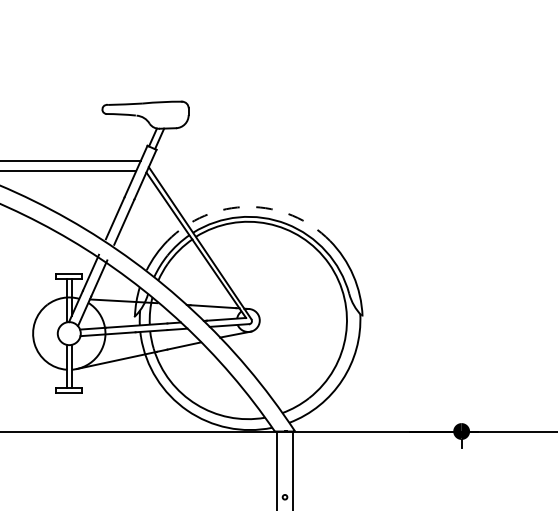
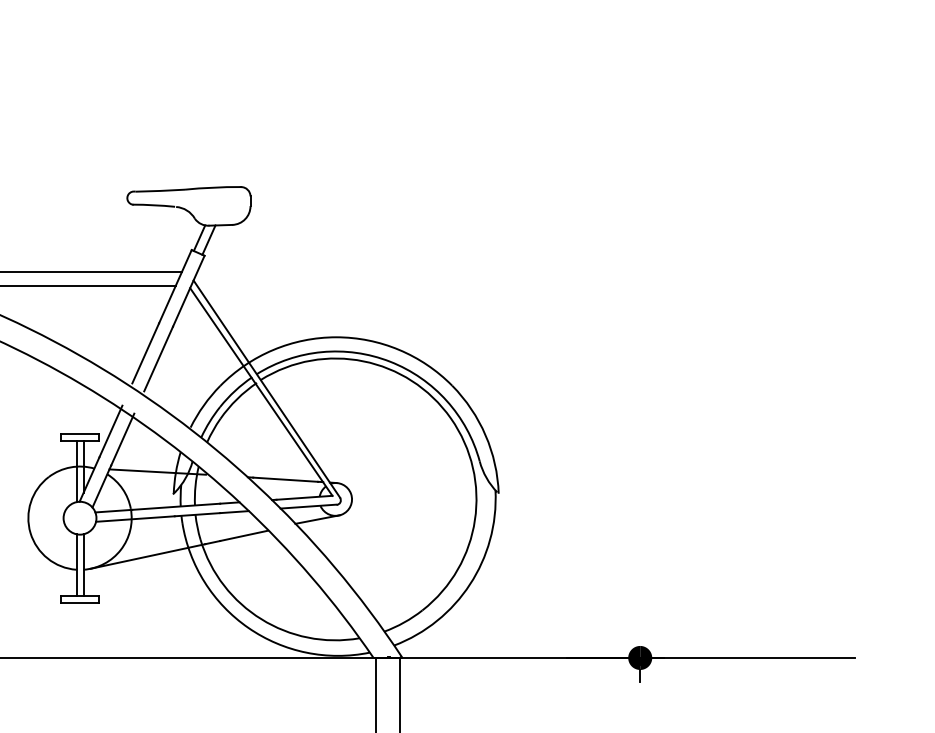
arc: (248, 207) -> (336, 337), dashed -> solid

